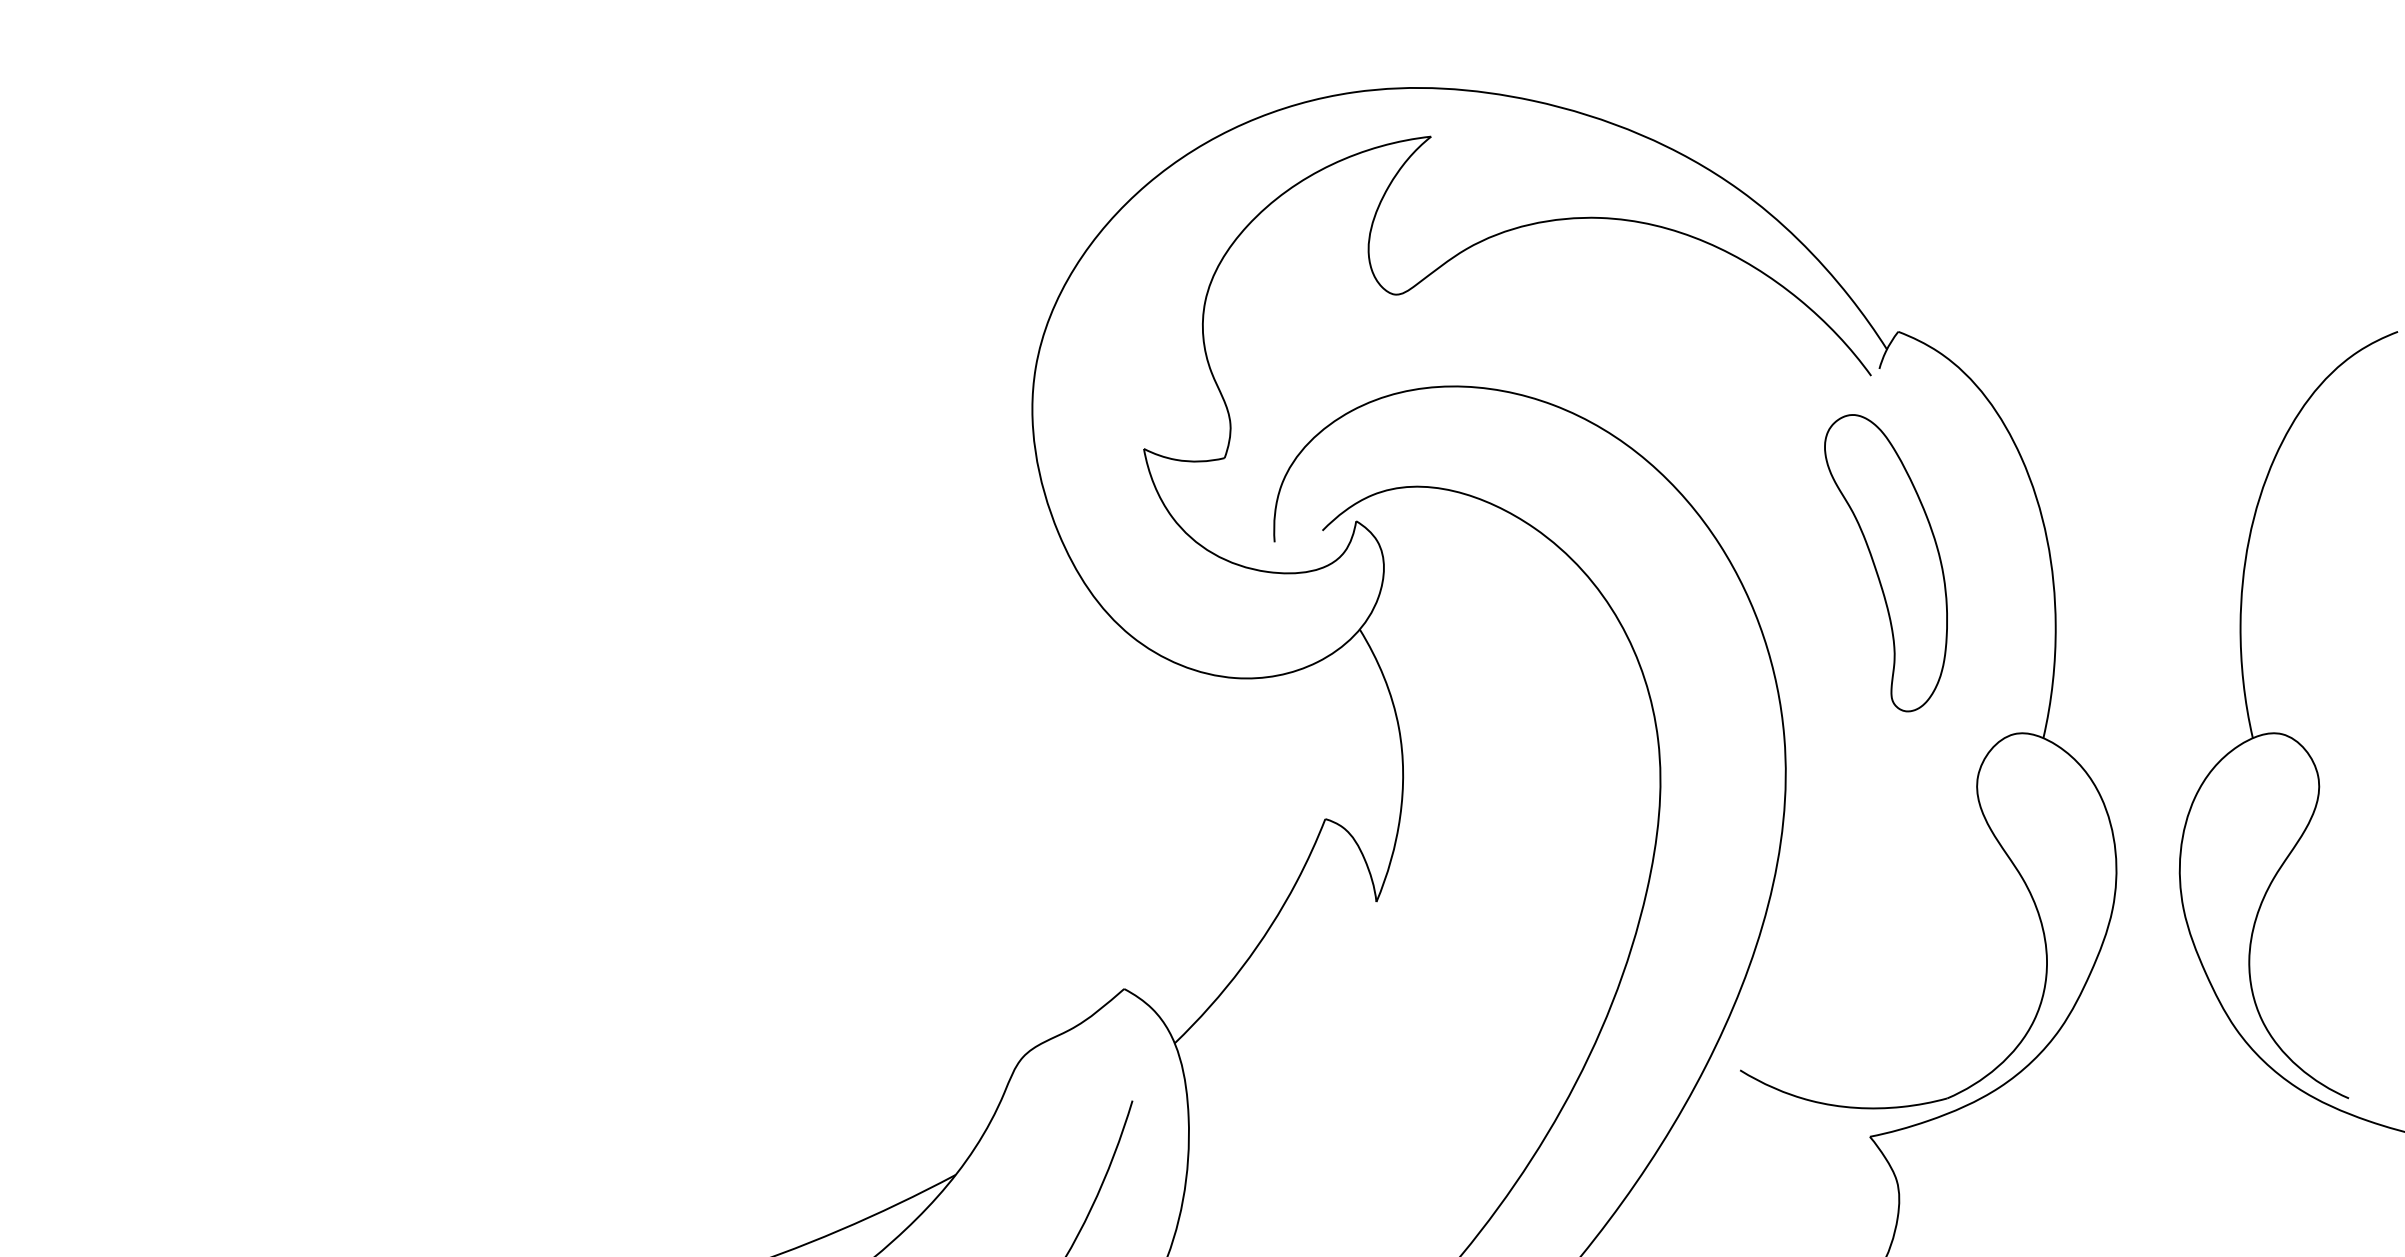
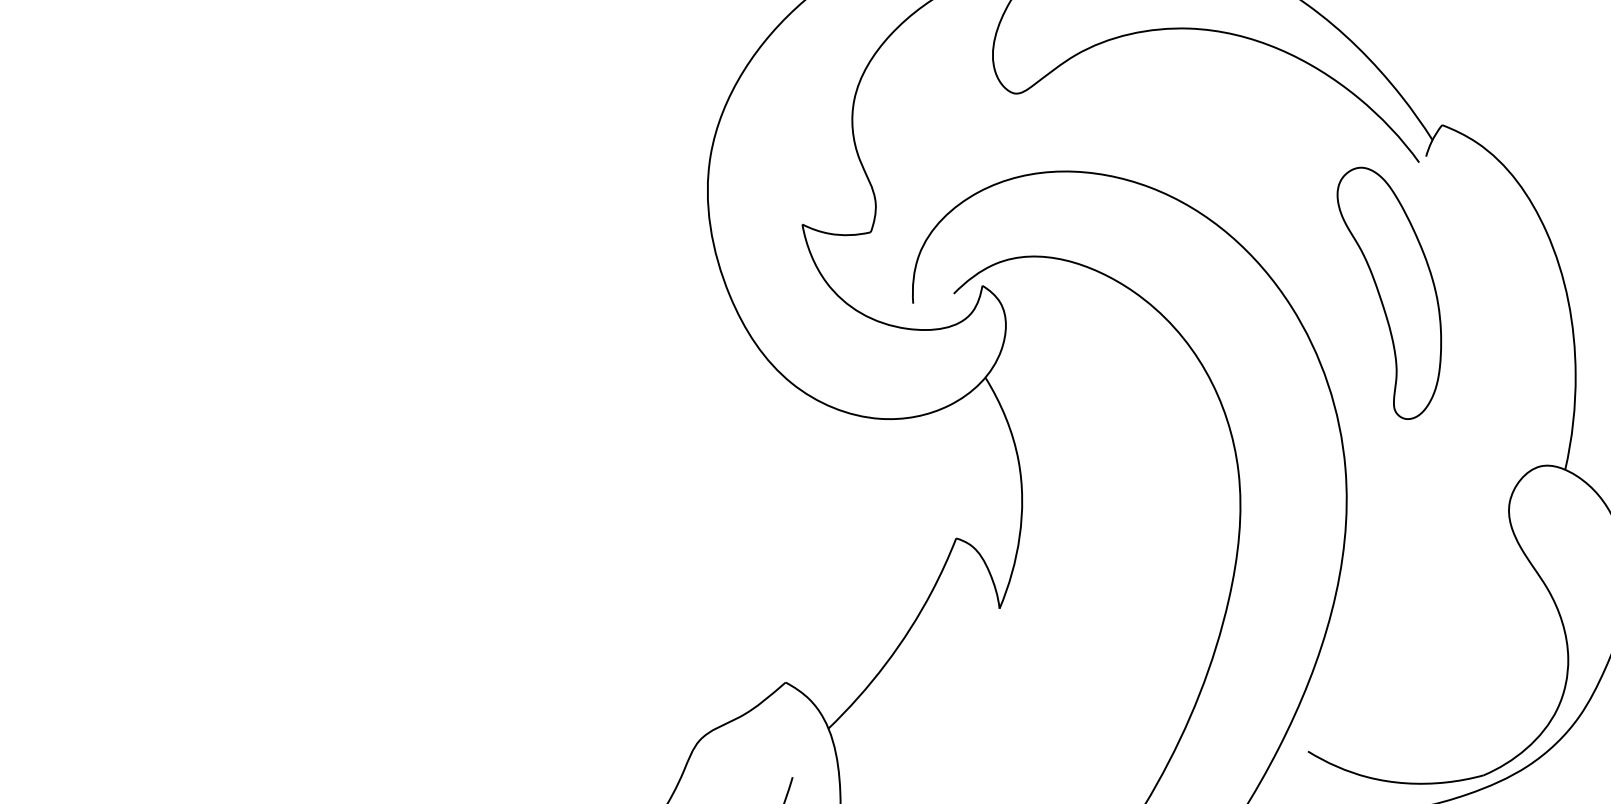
part: (1885, 563) -> (1388, 293), moved

